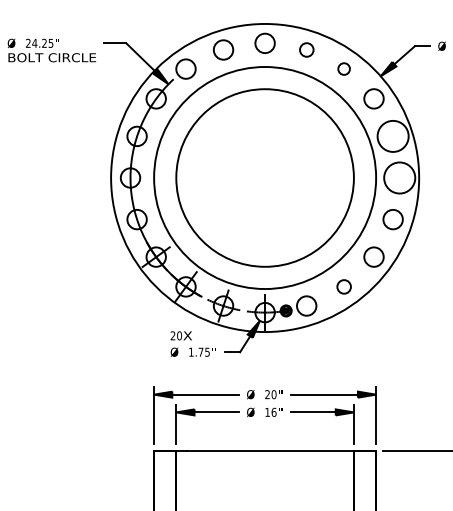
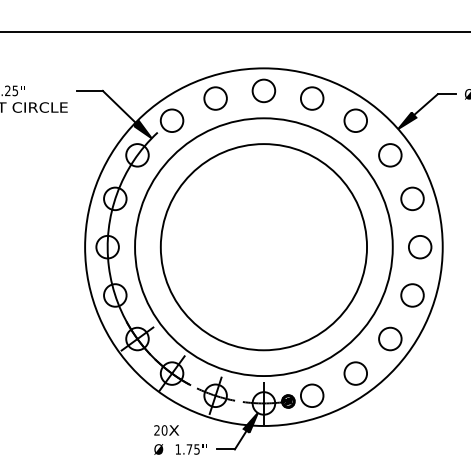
circle: (306, 49) -> (311, 97), size x1.43
circle: (343, 68) -> (354, 120), size x1.67
circle: (392, 136) -> (411, 198), size x0.62
circle: (399, 177) -> (419, 246), size x0.62
circle: (343, 286) -> (354, 373), size x1.43

